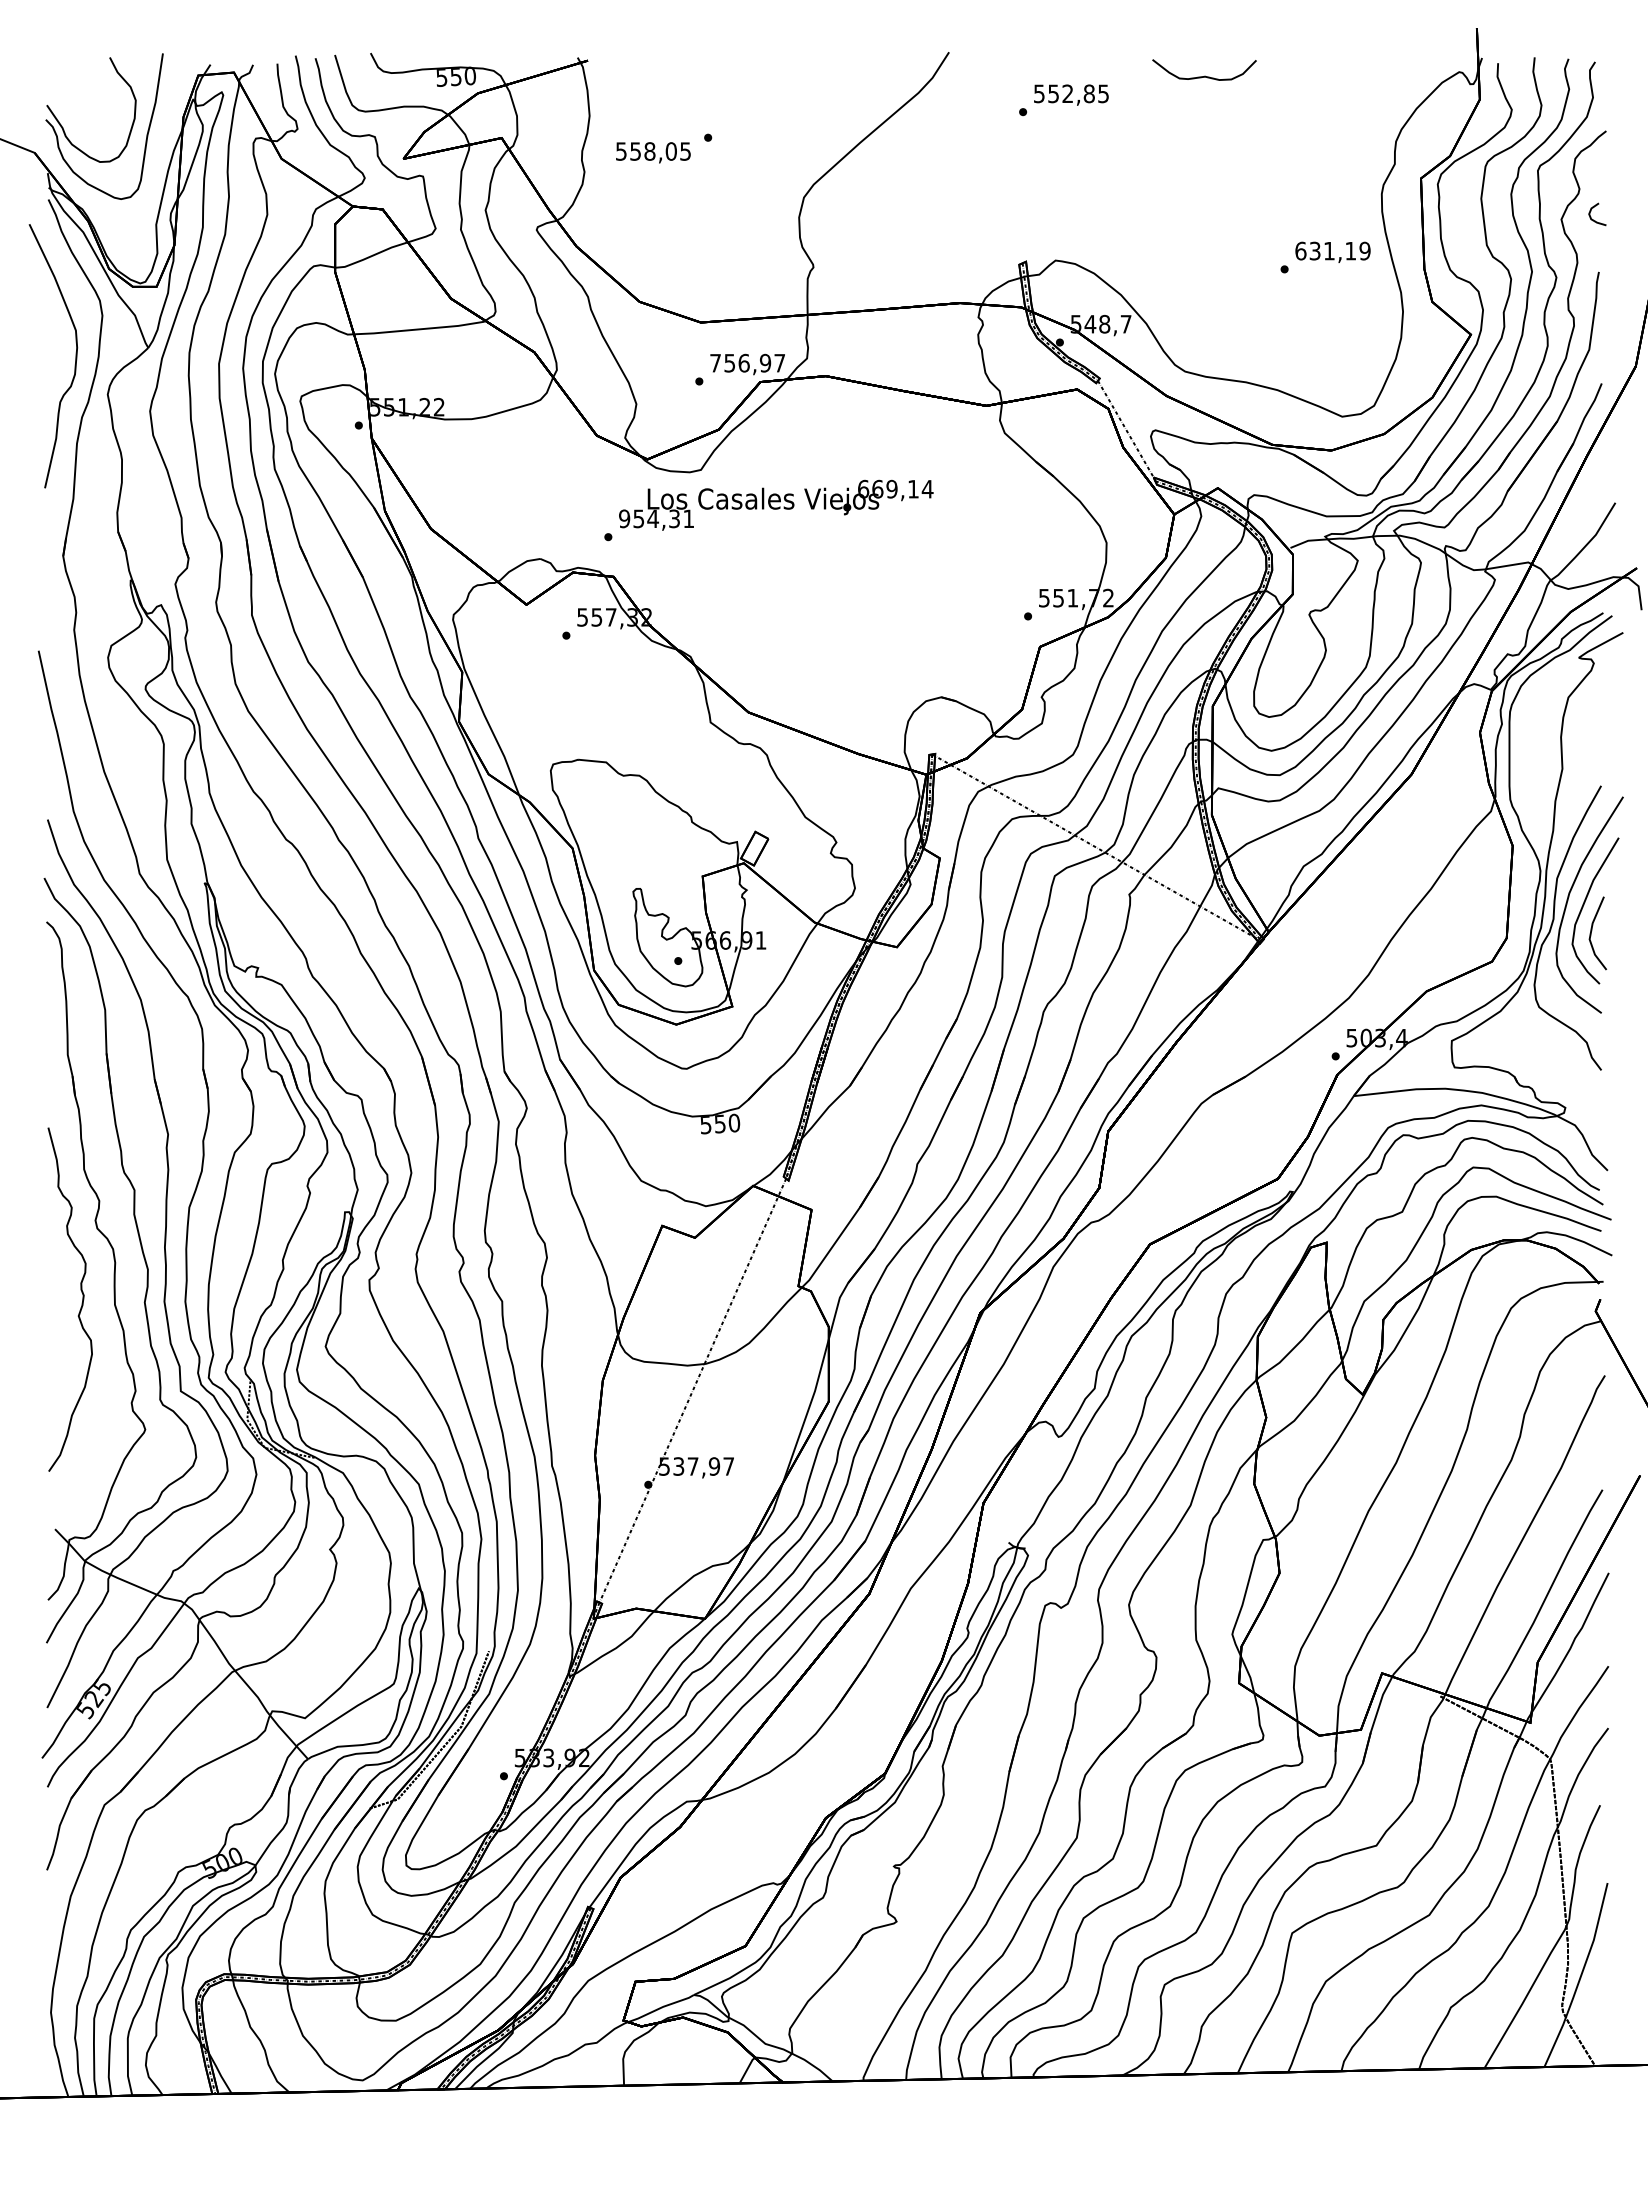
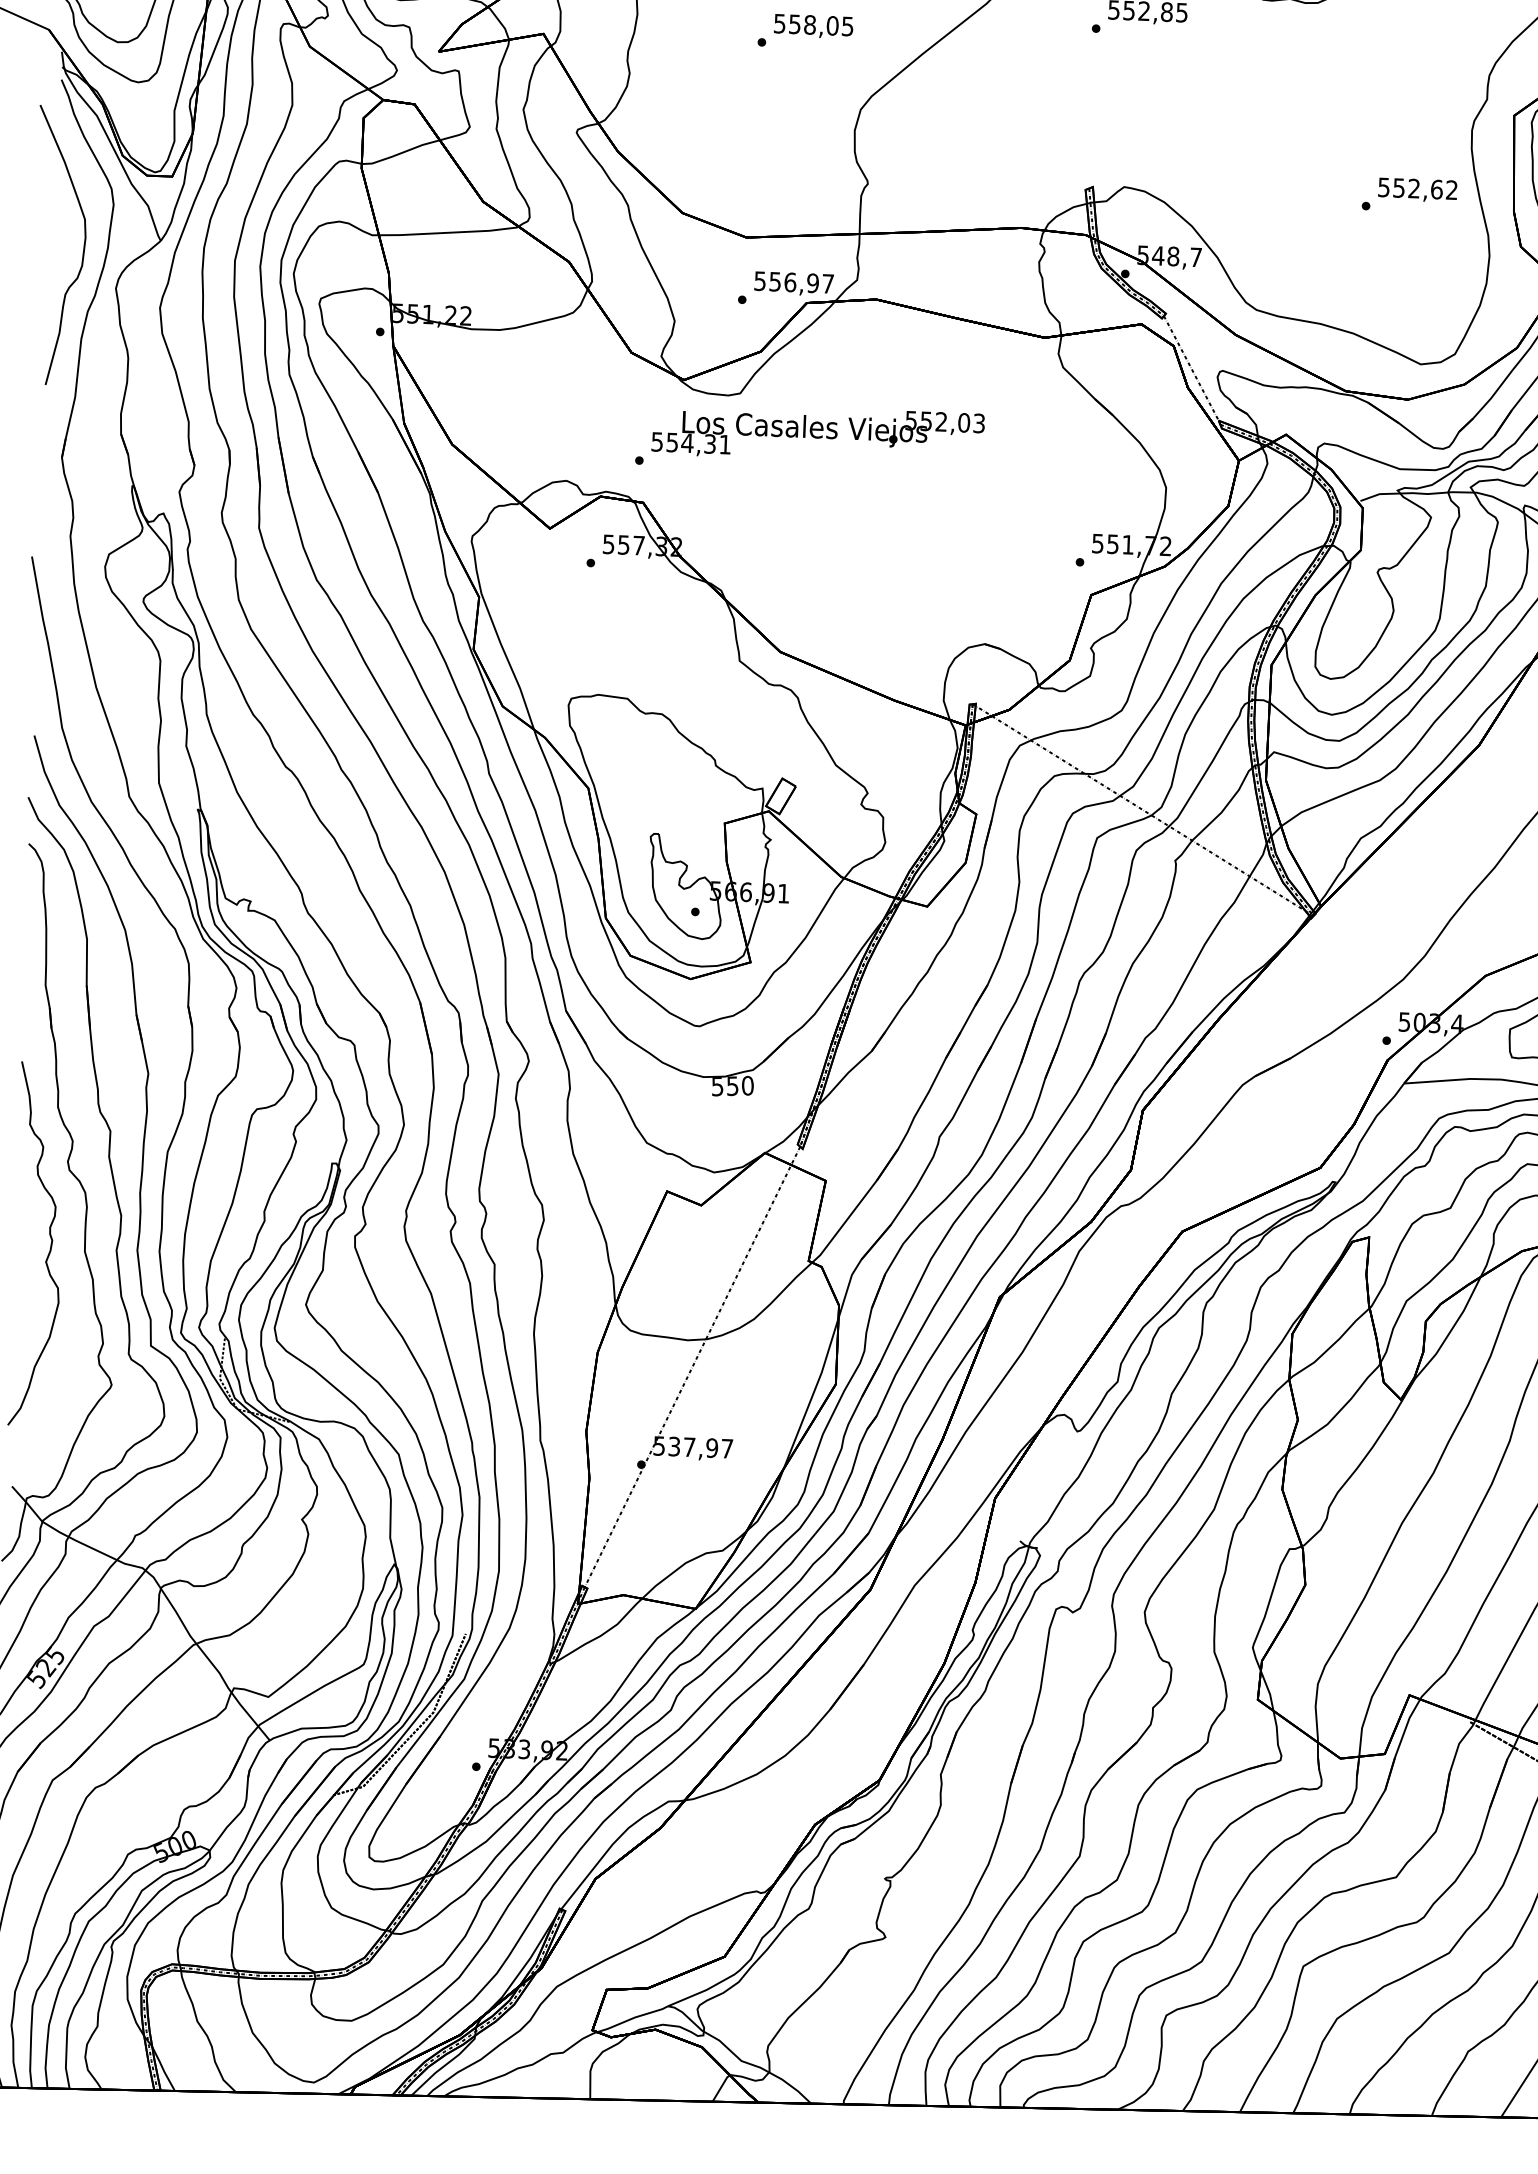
text: (653, 152) -> (813, 26), moved
text: (1332, 250) -> (1417, 188), 631,19 -> 552,62
text: (715, 363) -> (760, 281), 756,97 -> 556,97
text: (895, 488) -> (945, 421), 669,14 -> 552,03
text: (624, 518) -> (657, 441), 954,31 -> 554,31

